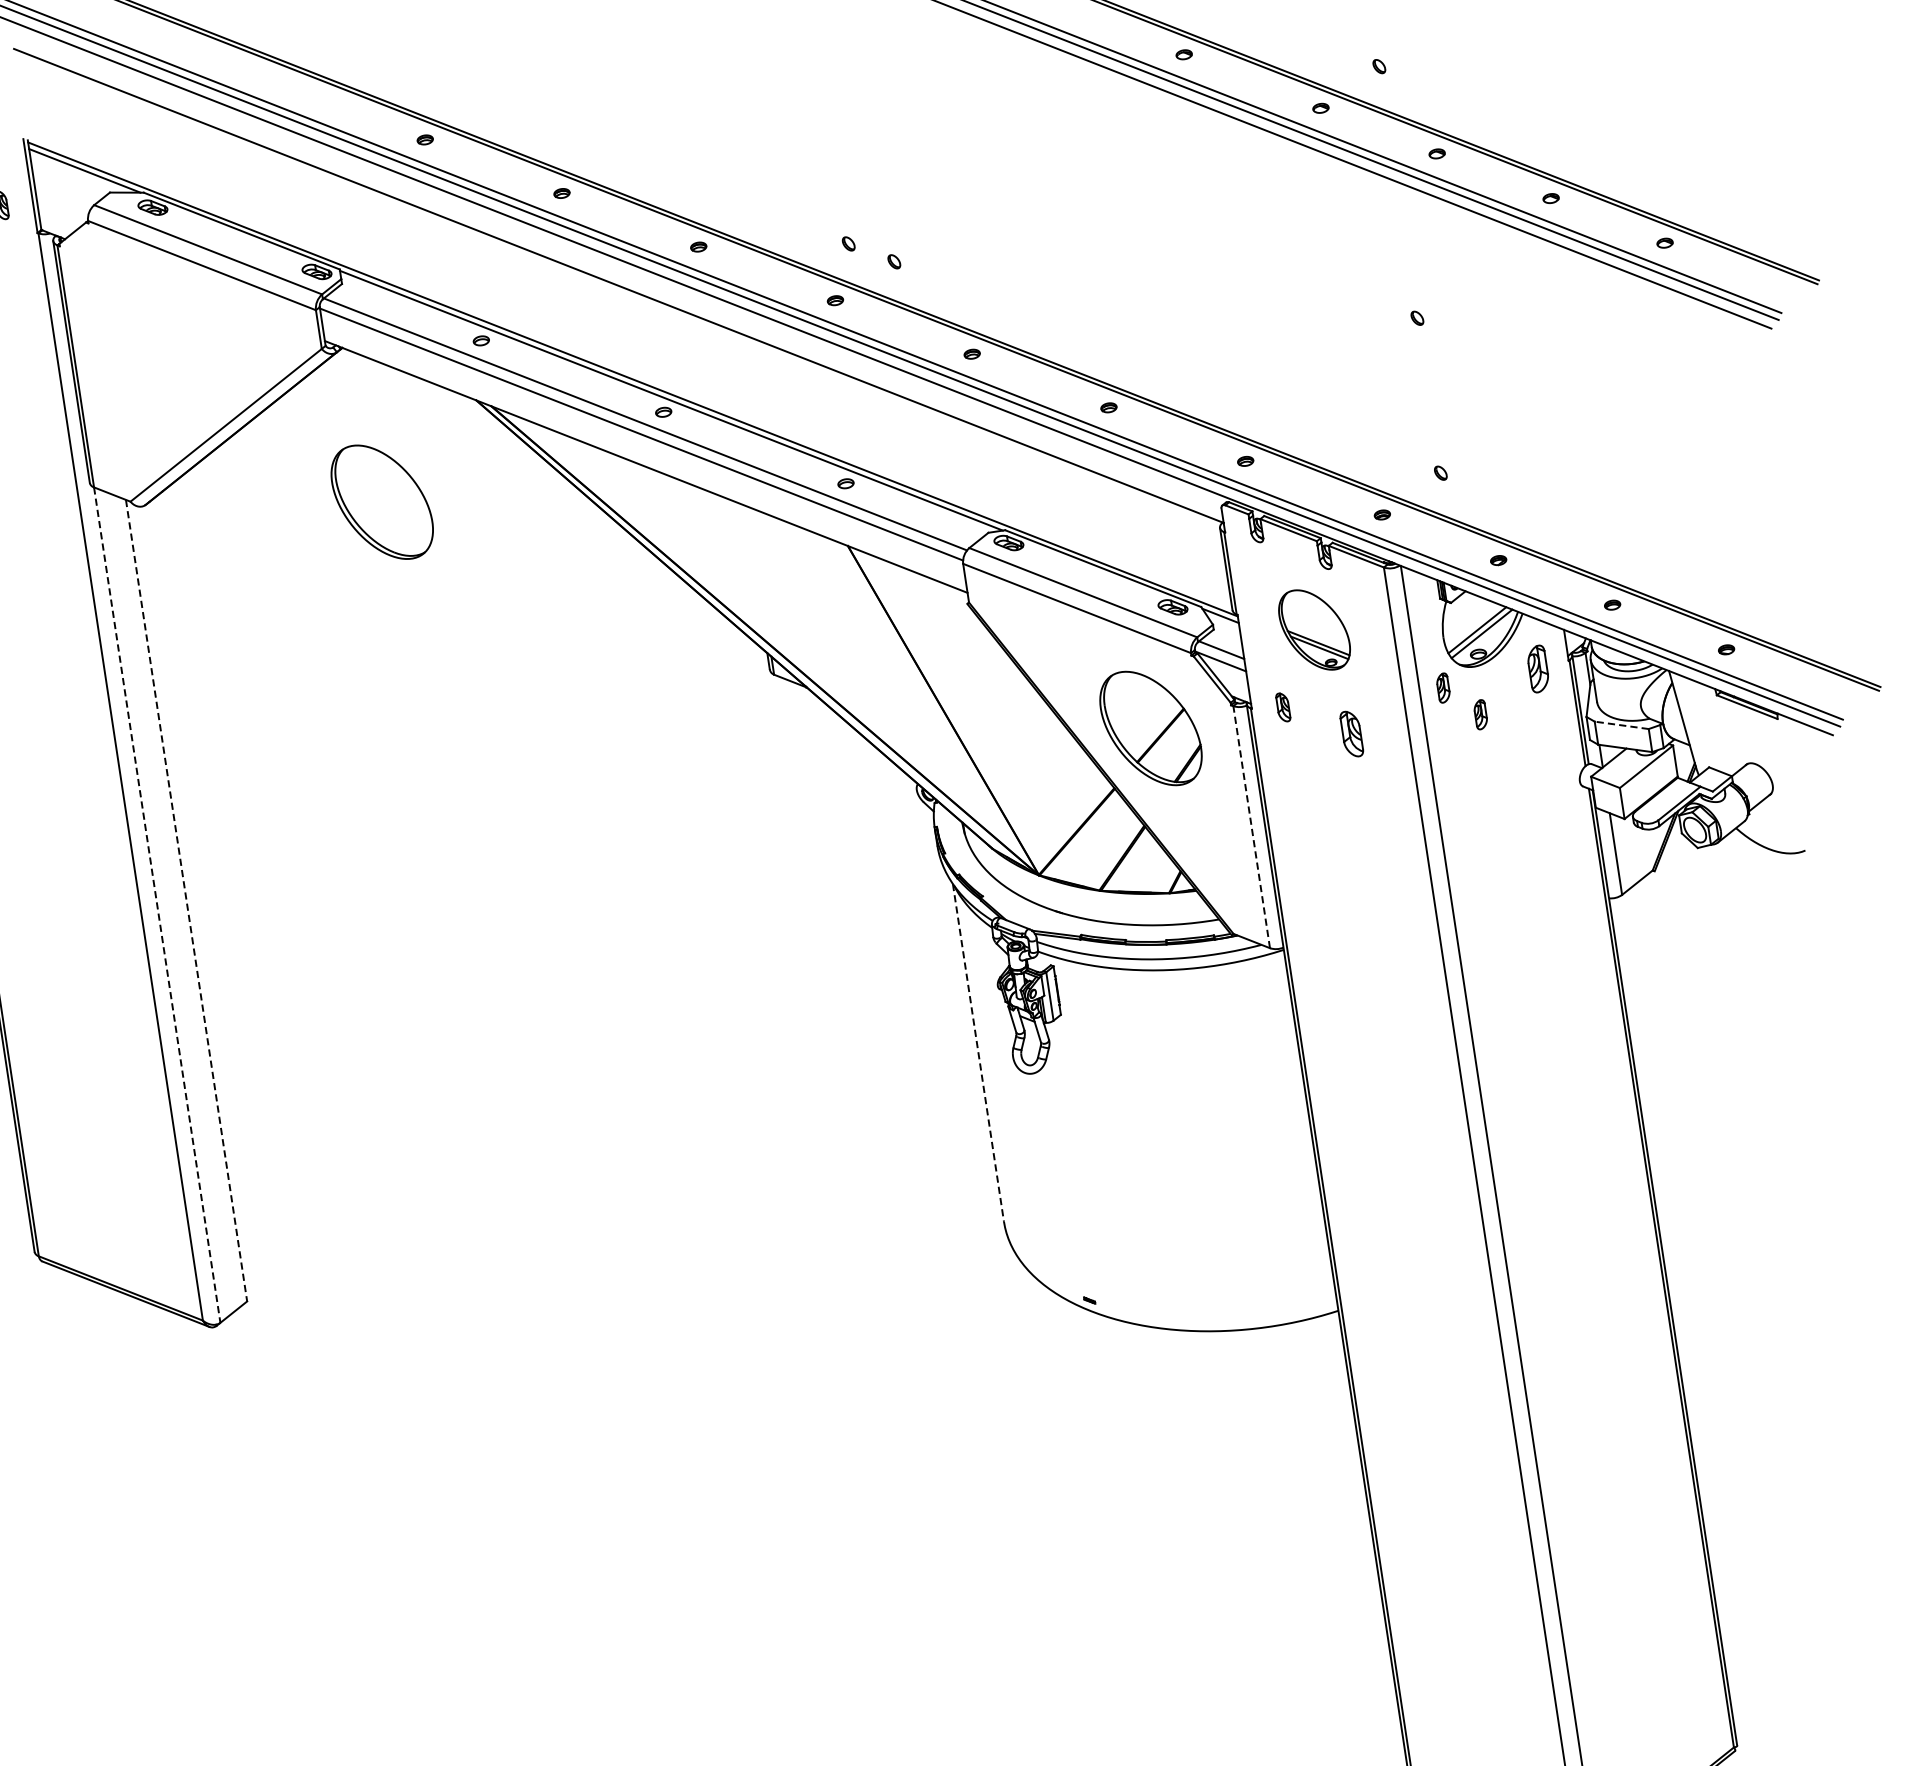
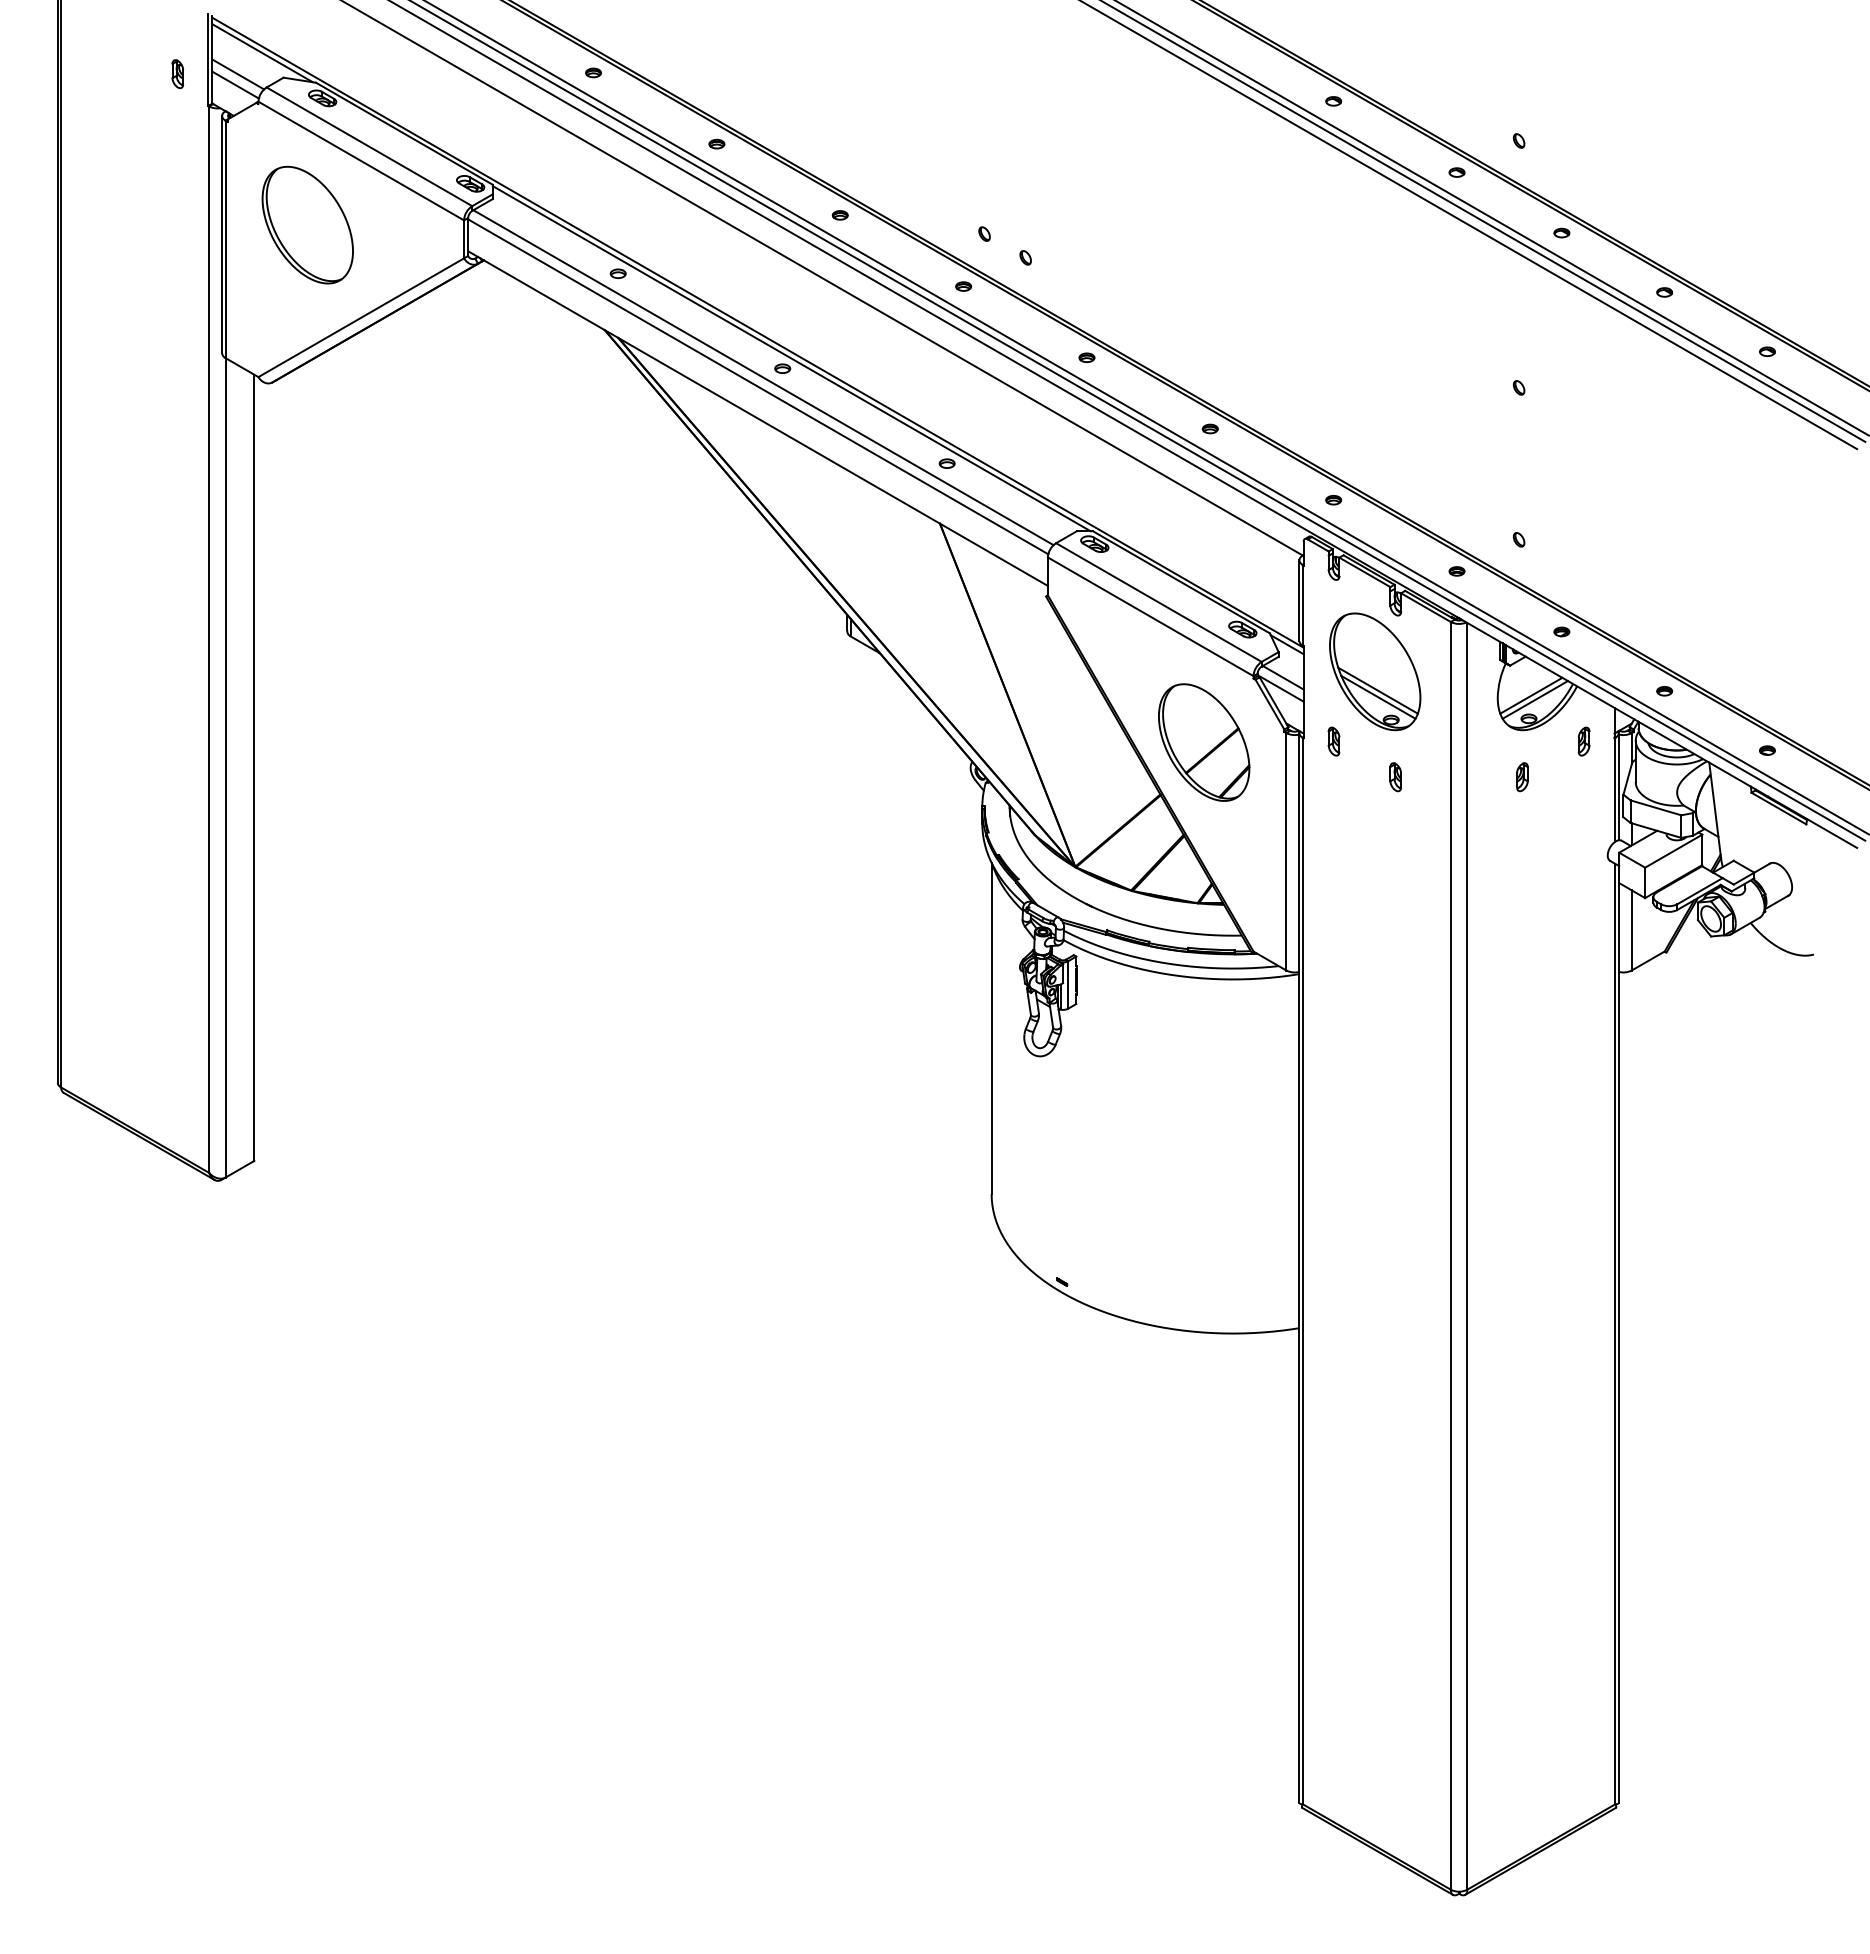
line: (63, 196) -> (238, 74), added
line: (61, 206) -> (235, 84), added
part: (381, 501) -> (307, 224), moved
part: (1314, 629) -> (1375, 671), size x1.43
part: (1537, 668) -> (1583, 741), size x0.62
part: (1443, 688) -> (1490, 746), removed
line: (1621, 725) -> (1655, 807), dashed -> solid
part: (1351, 734) -> (1395, 777), size x0.62
line: (1251, 826) -> (1286, 851), dashed -> solid
line: (186, 901) -> (254, 768), dashed -> solid
line: (157, 904) -> (225, 767), dashed -> solid
line: (978, 1052) -> (991, 1028), dashed -> solid

